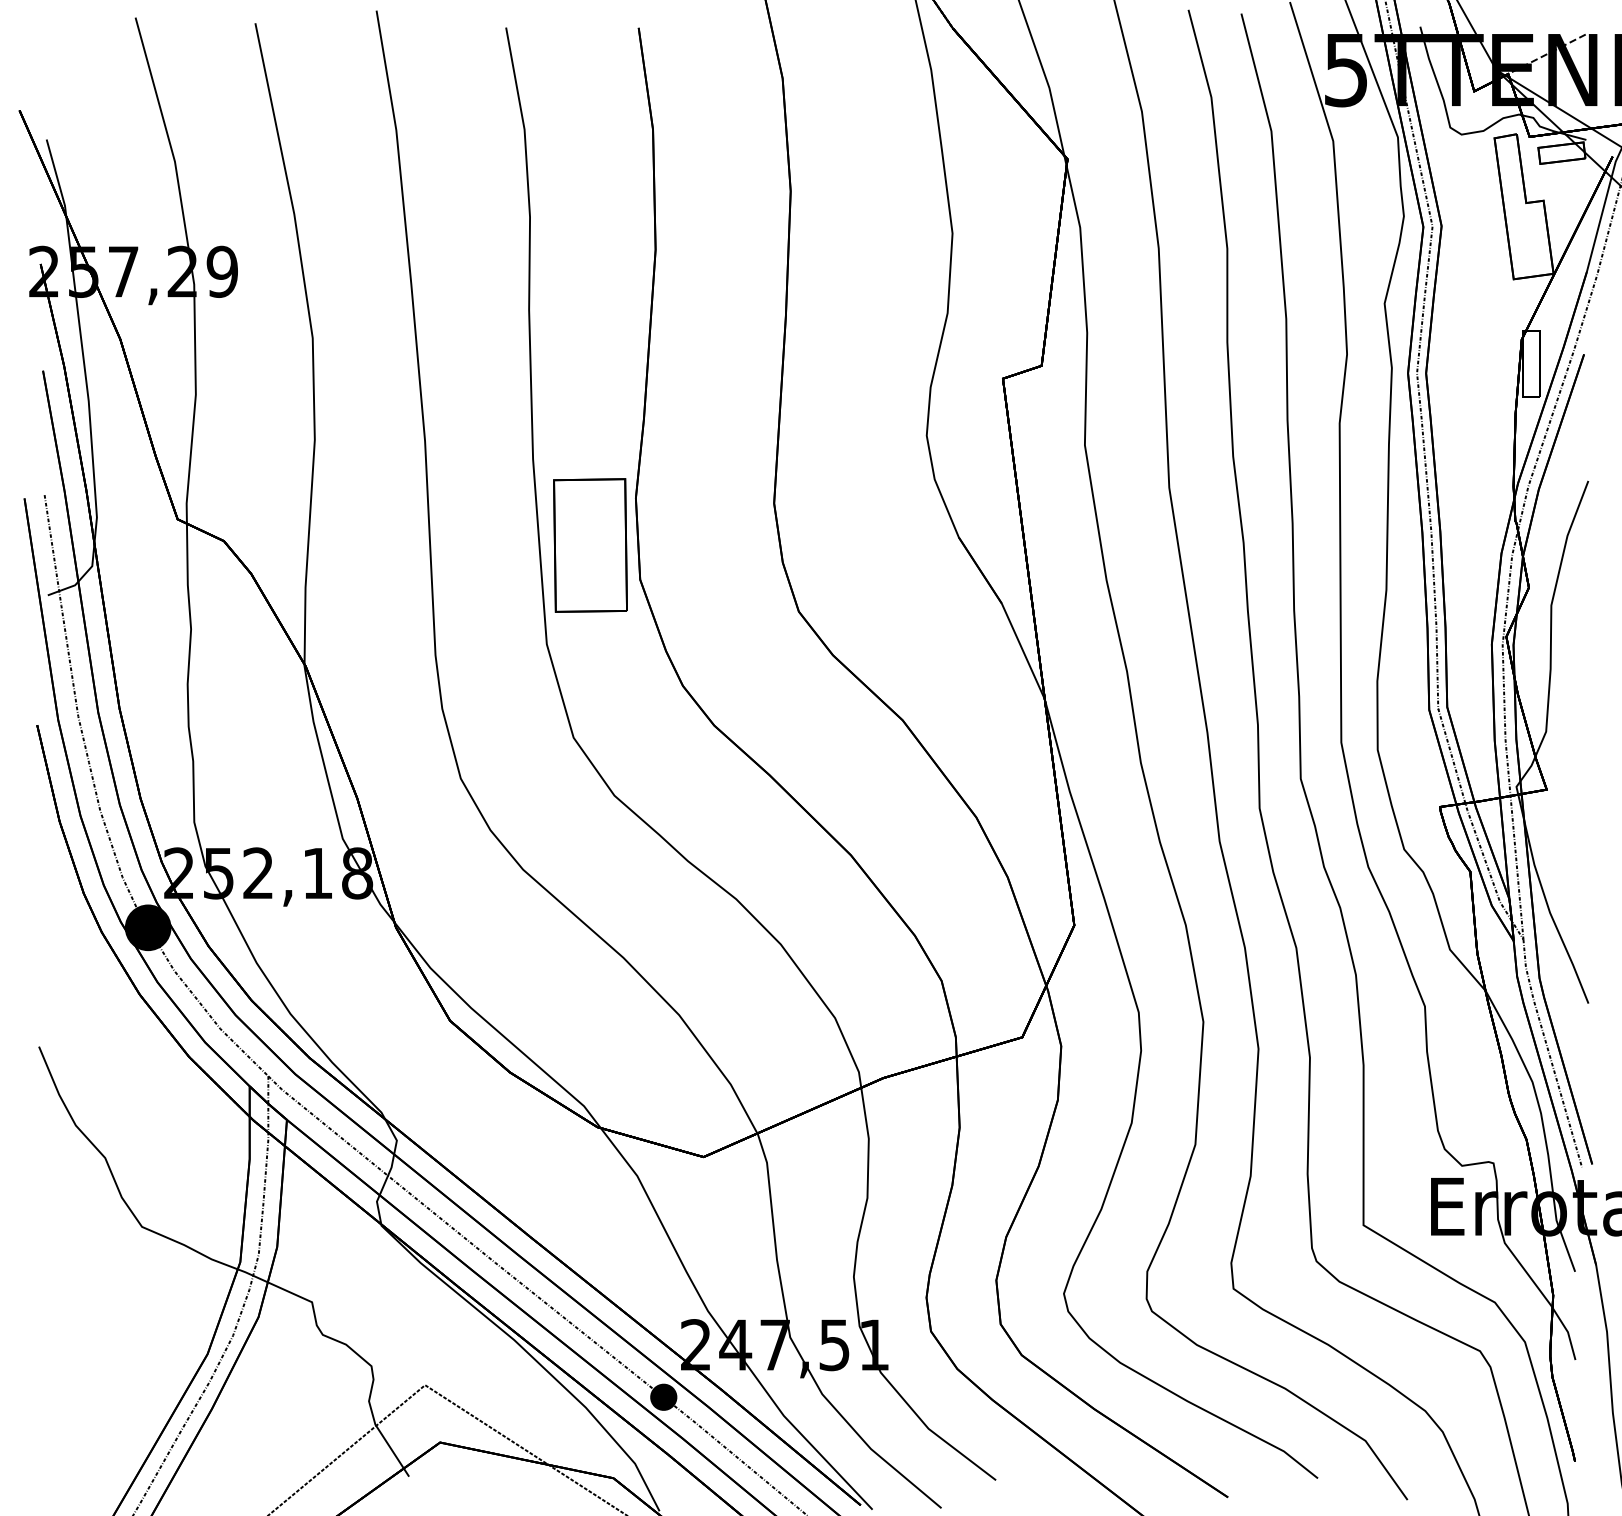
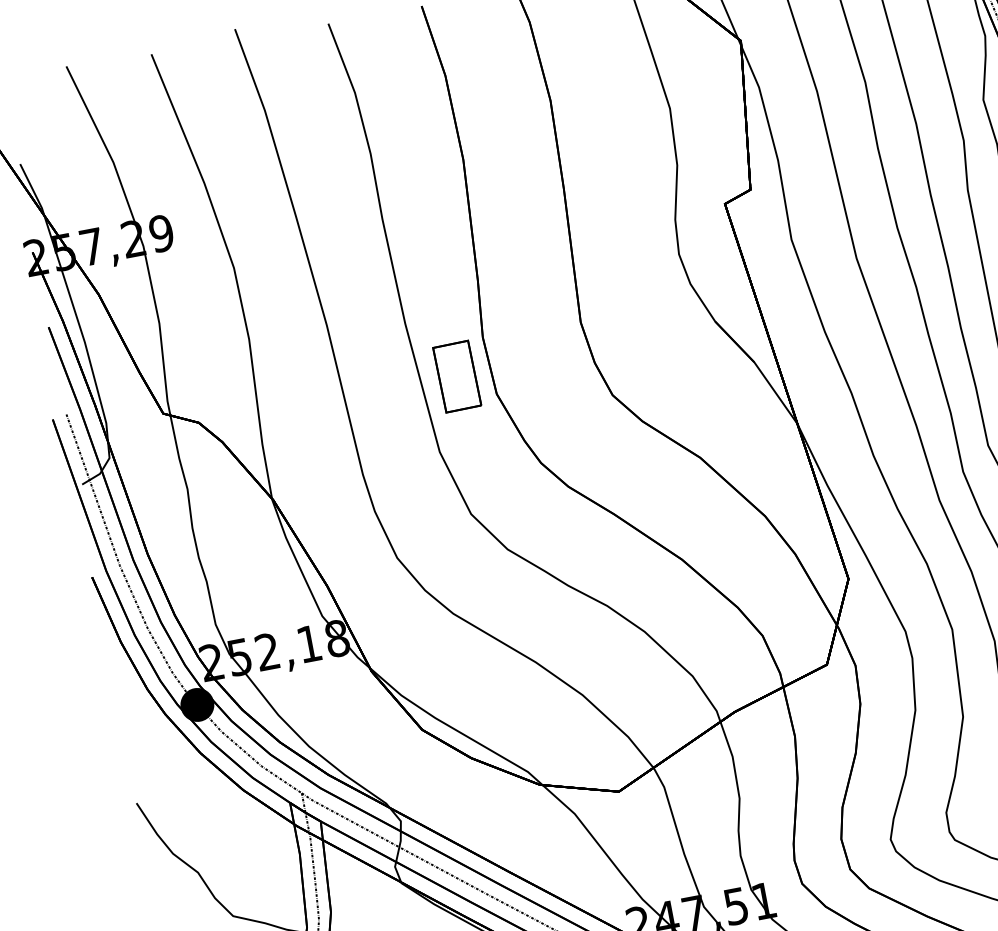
part: (590, 545) -> (457, 376), size x0.7

